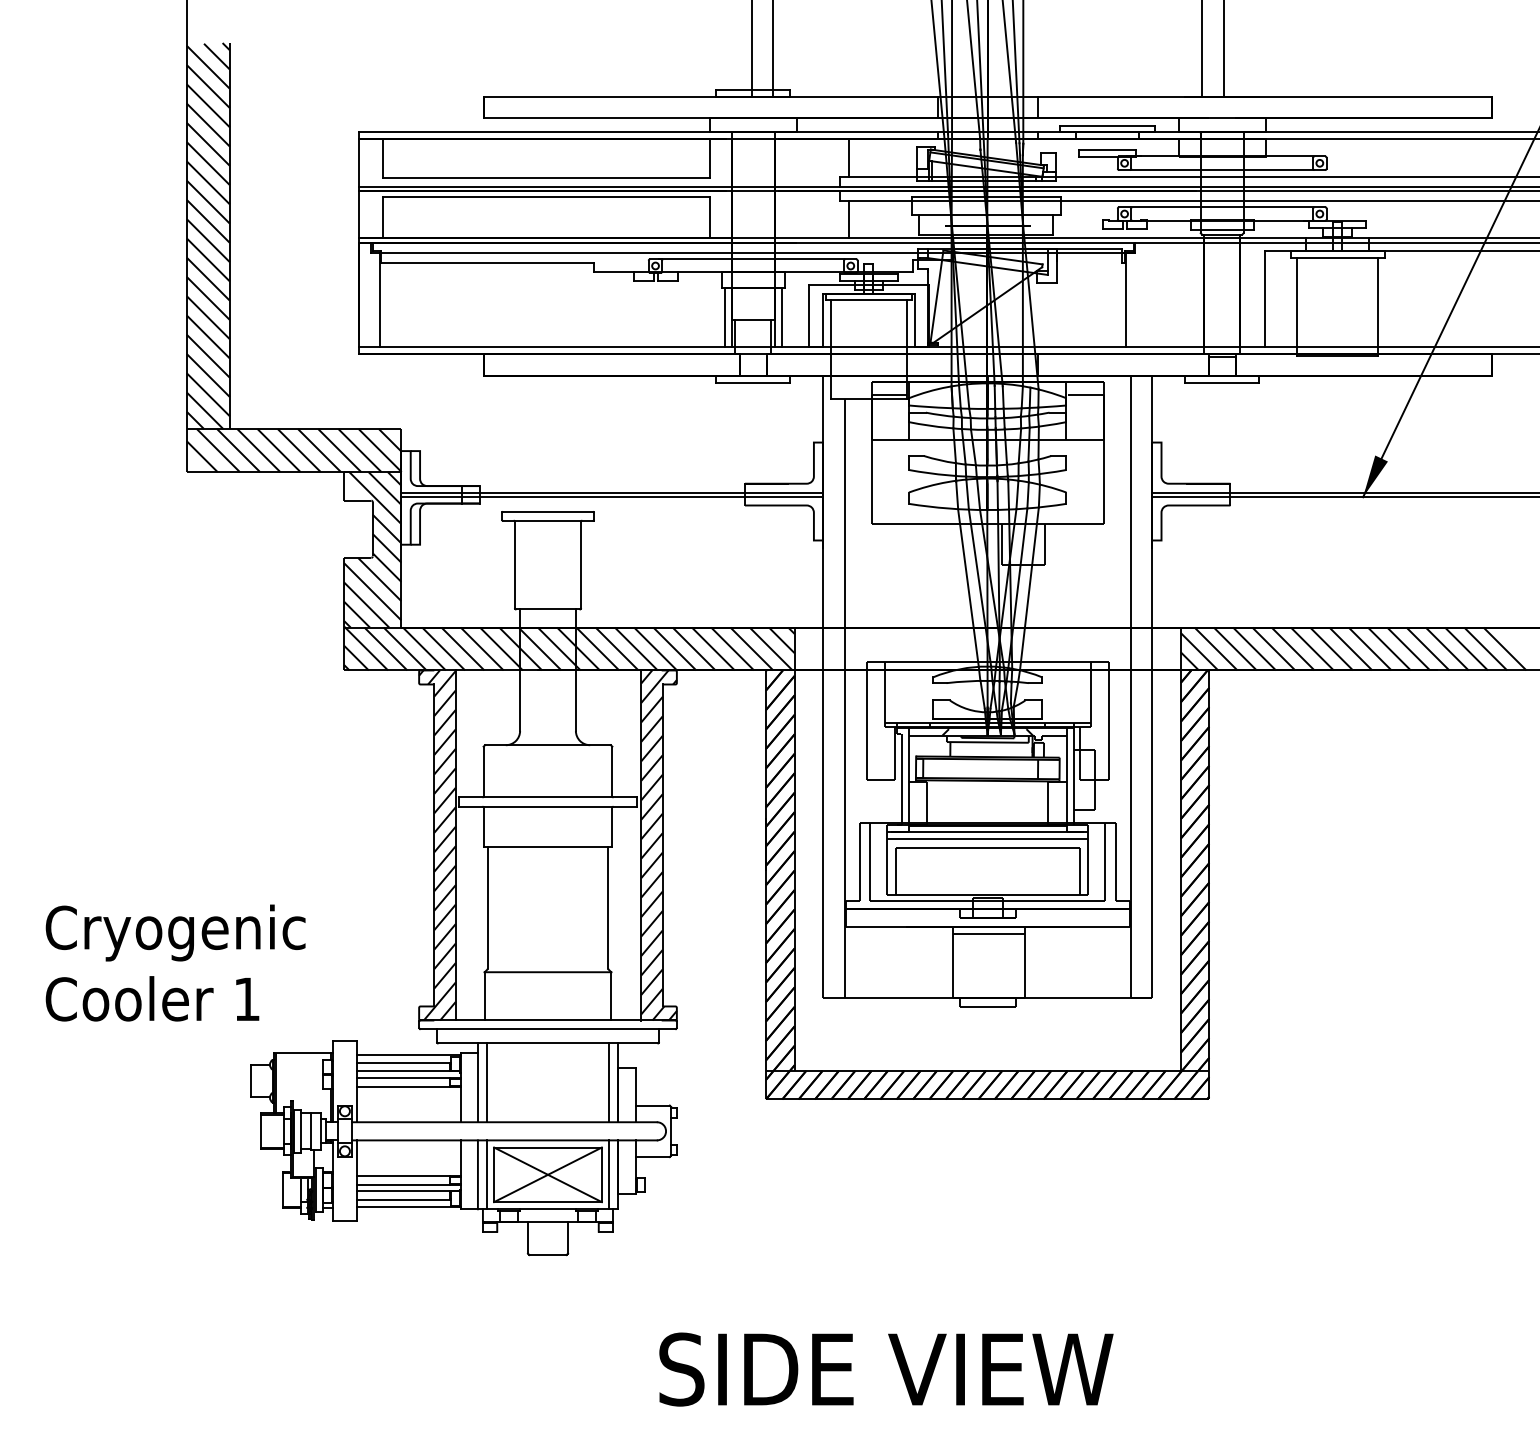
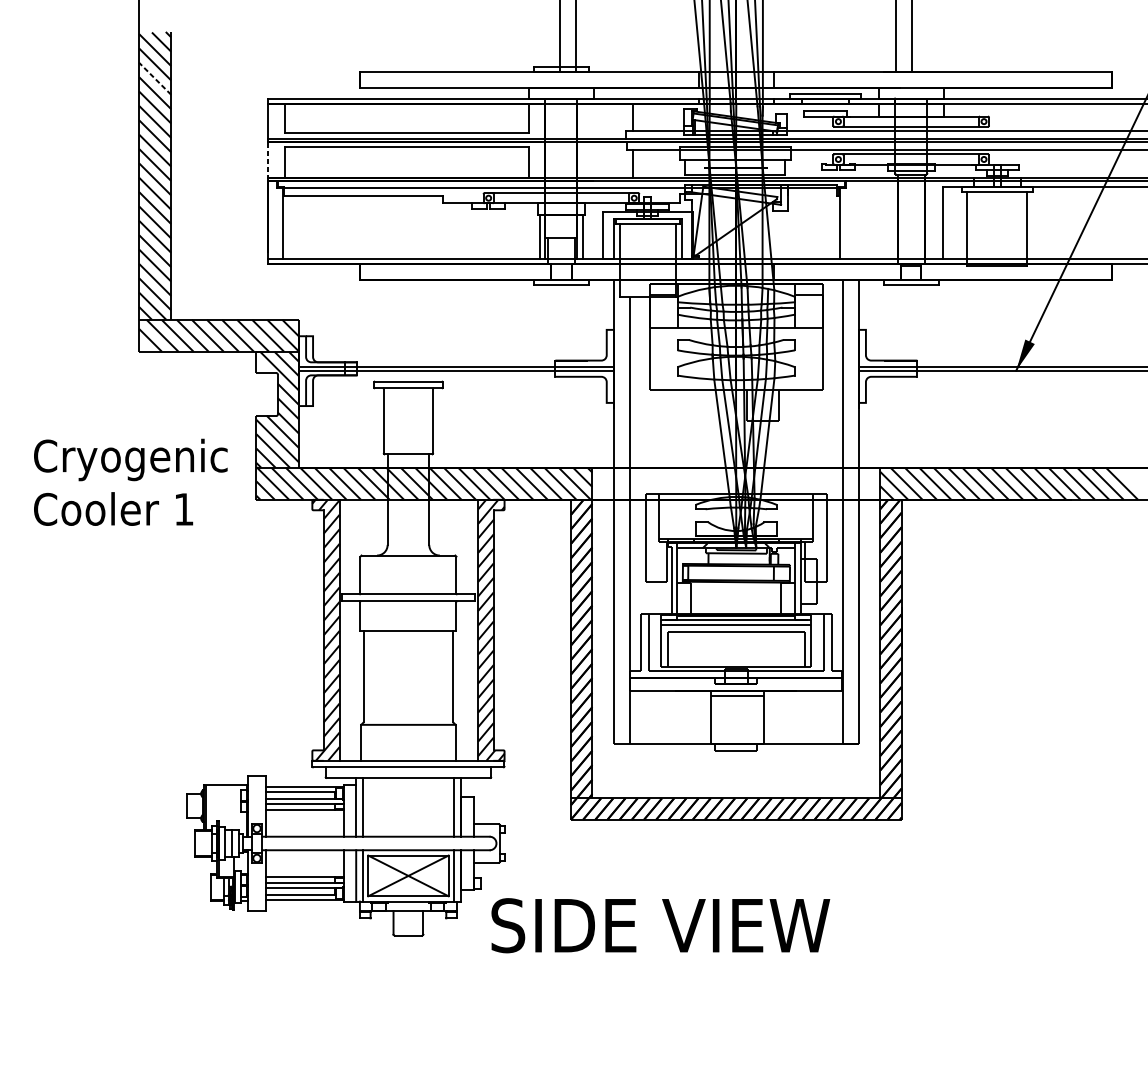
line: (207, 105) -> (154, 78), solid -> dashed
line: (359, 214) -> (267, 159), solid -> dashed
text: (175, 962) -> (130, 481), moved
text: (886, 1369) -> (660, 925), moved

